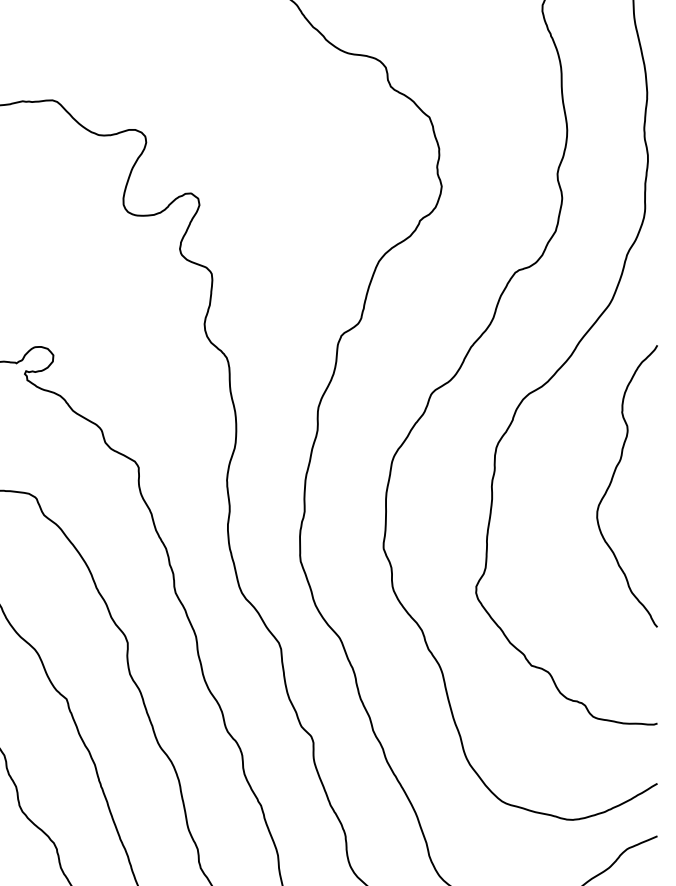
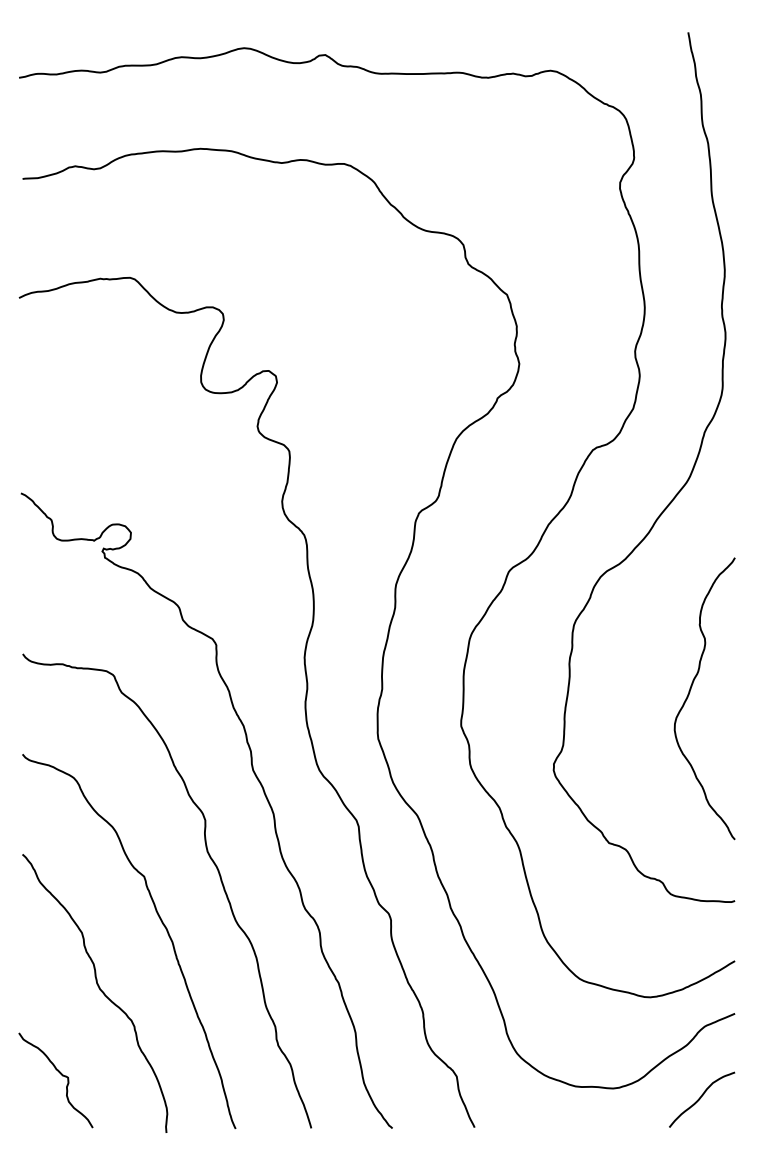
curve: (612, 480) -> (690, 692), moved

